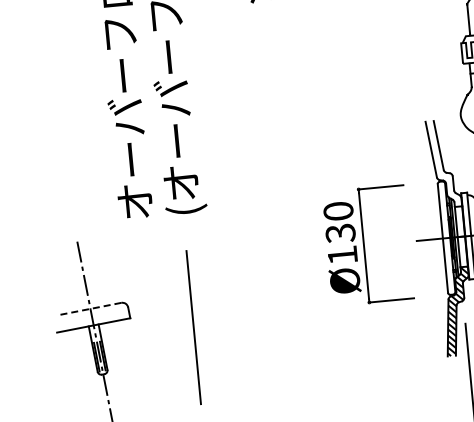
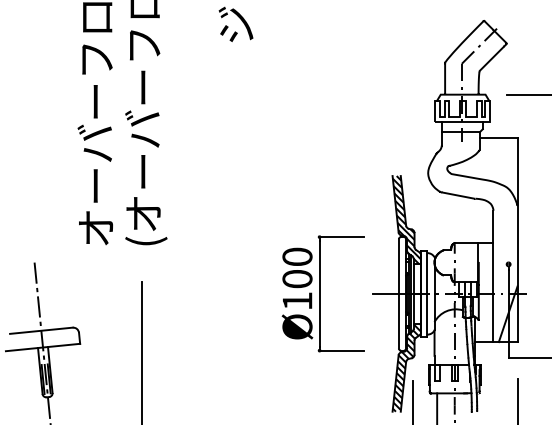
hatch: (443, 163) -> (406, 219), added
text: (340, 233) -> (297, 279), Ø130 -> Ø100
line: (89, 308) -> (40, 330), dashed -> solid

